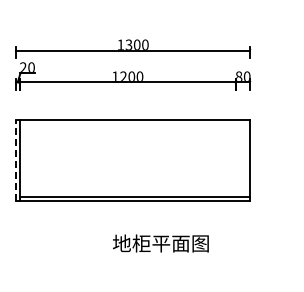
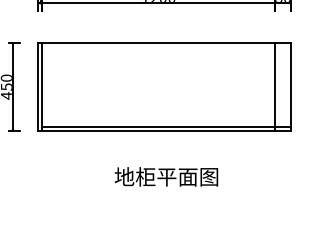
line: (235, 159) -> (274, 86), added
line: (15, 160) -> (37, 87), dashed -> solid
text: (160, 243) -> (166, 176), moved

